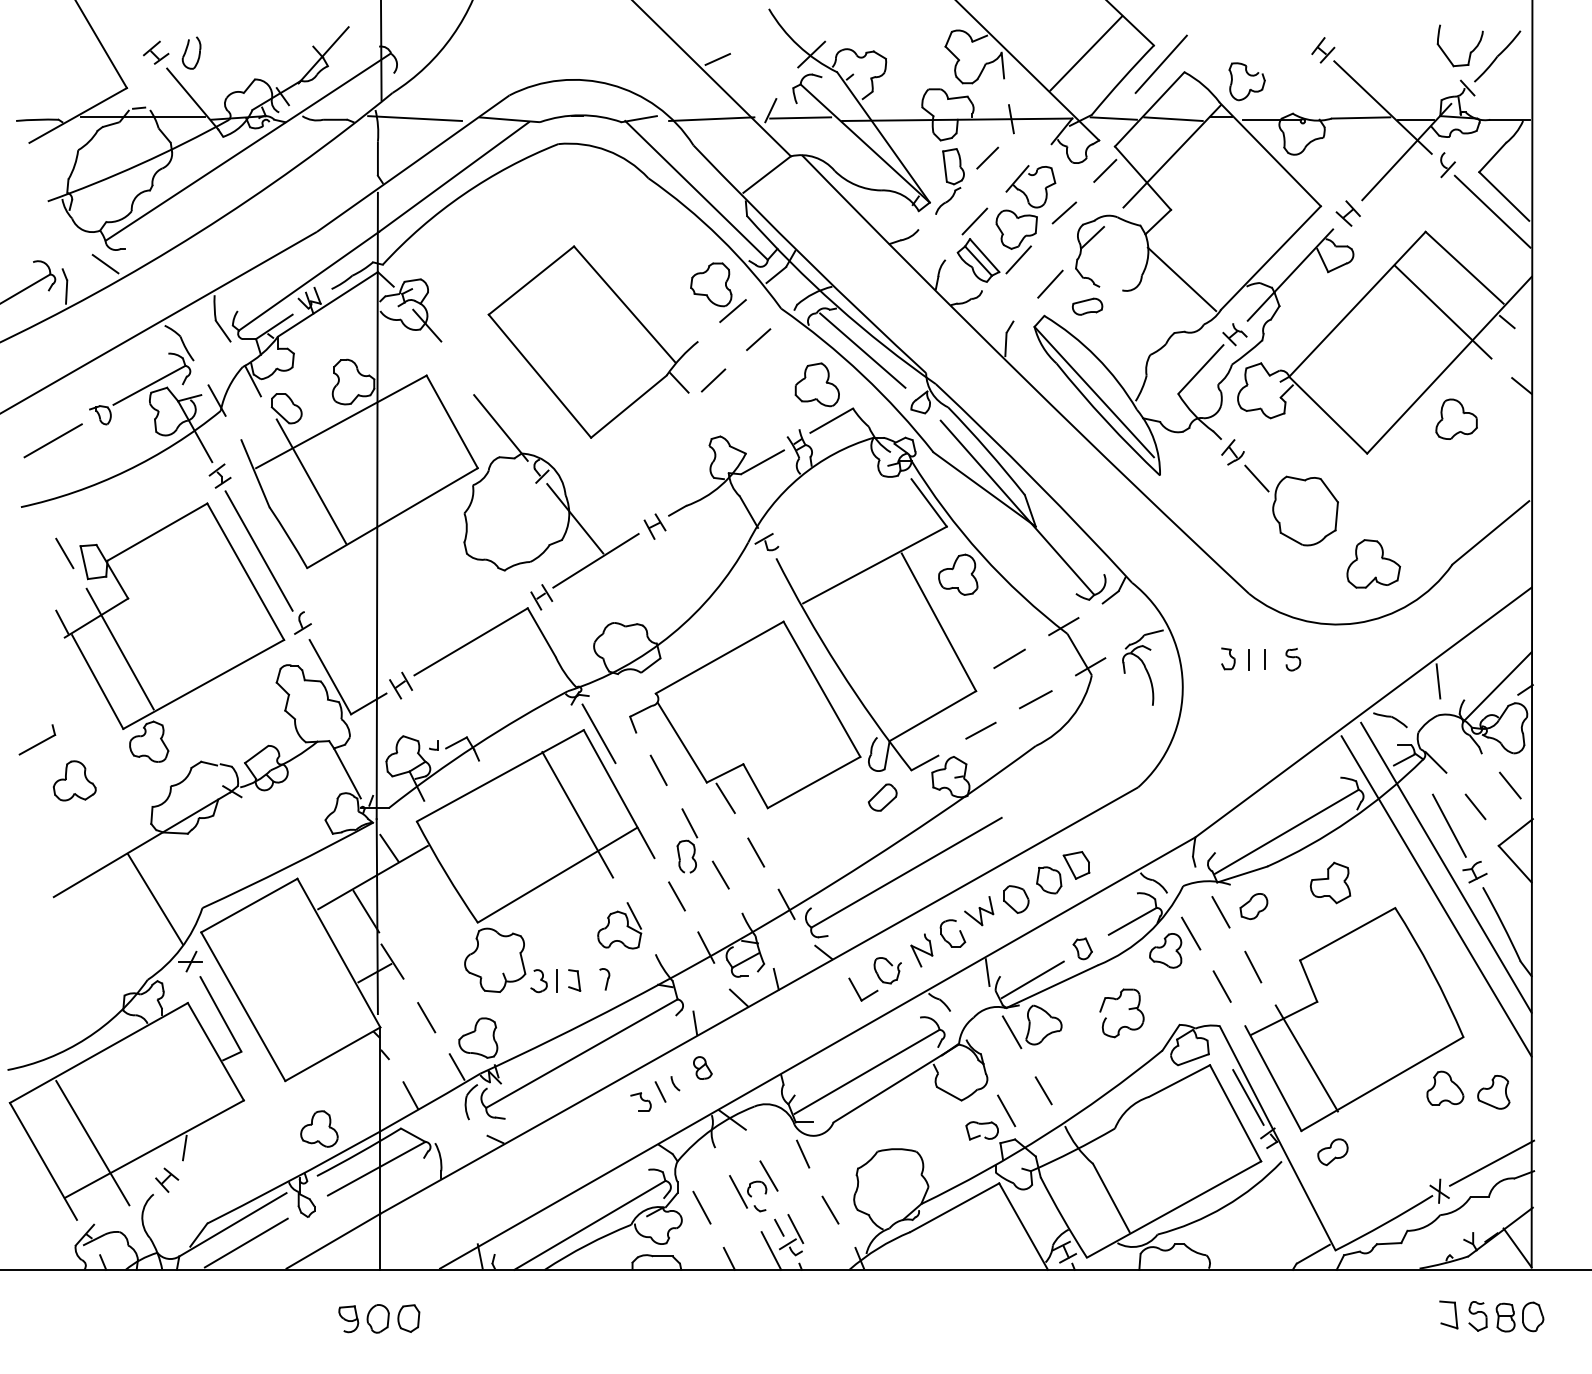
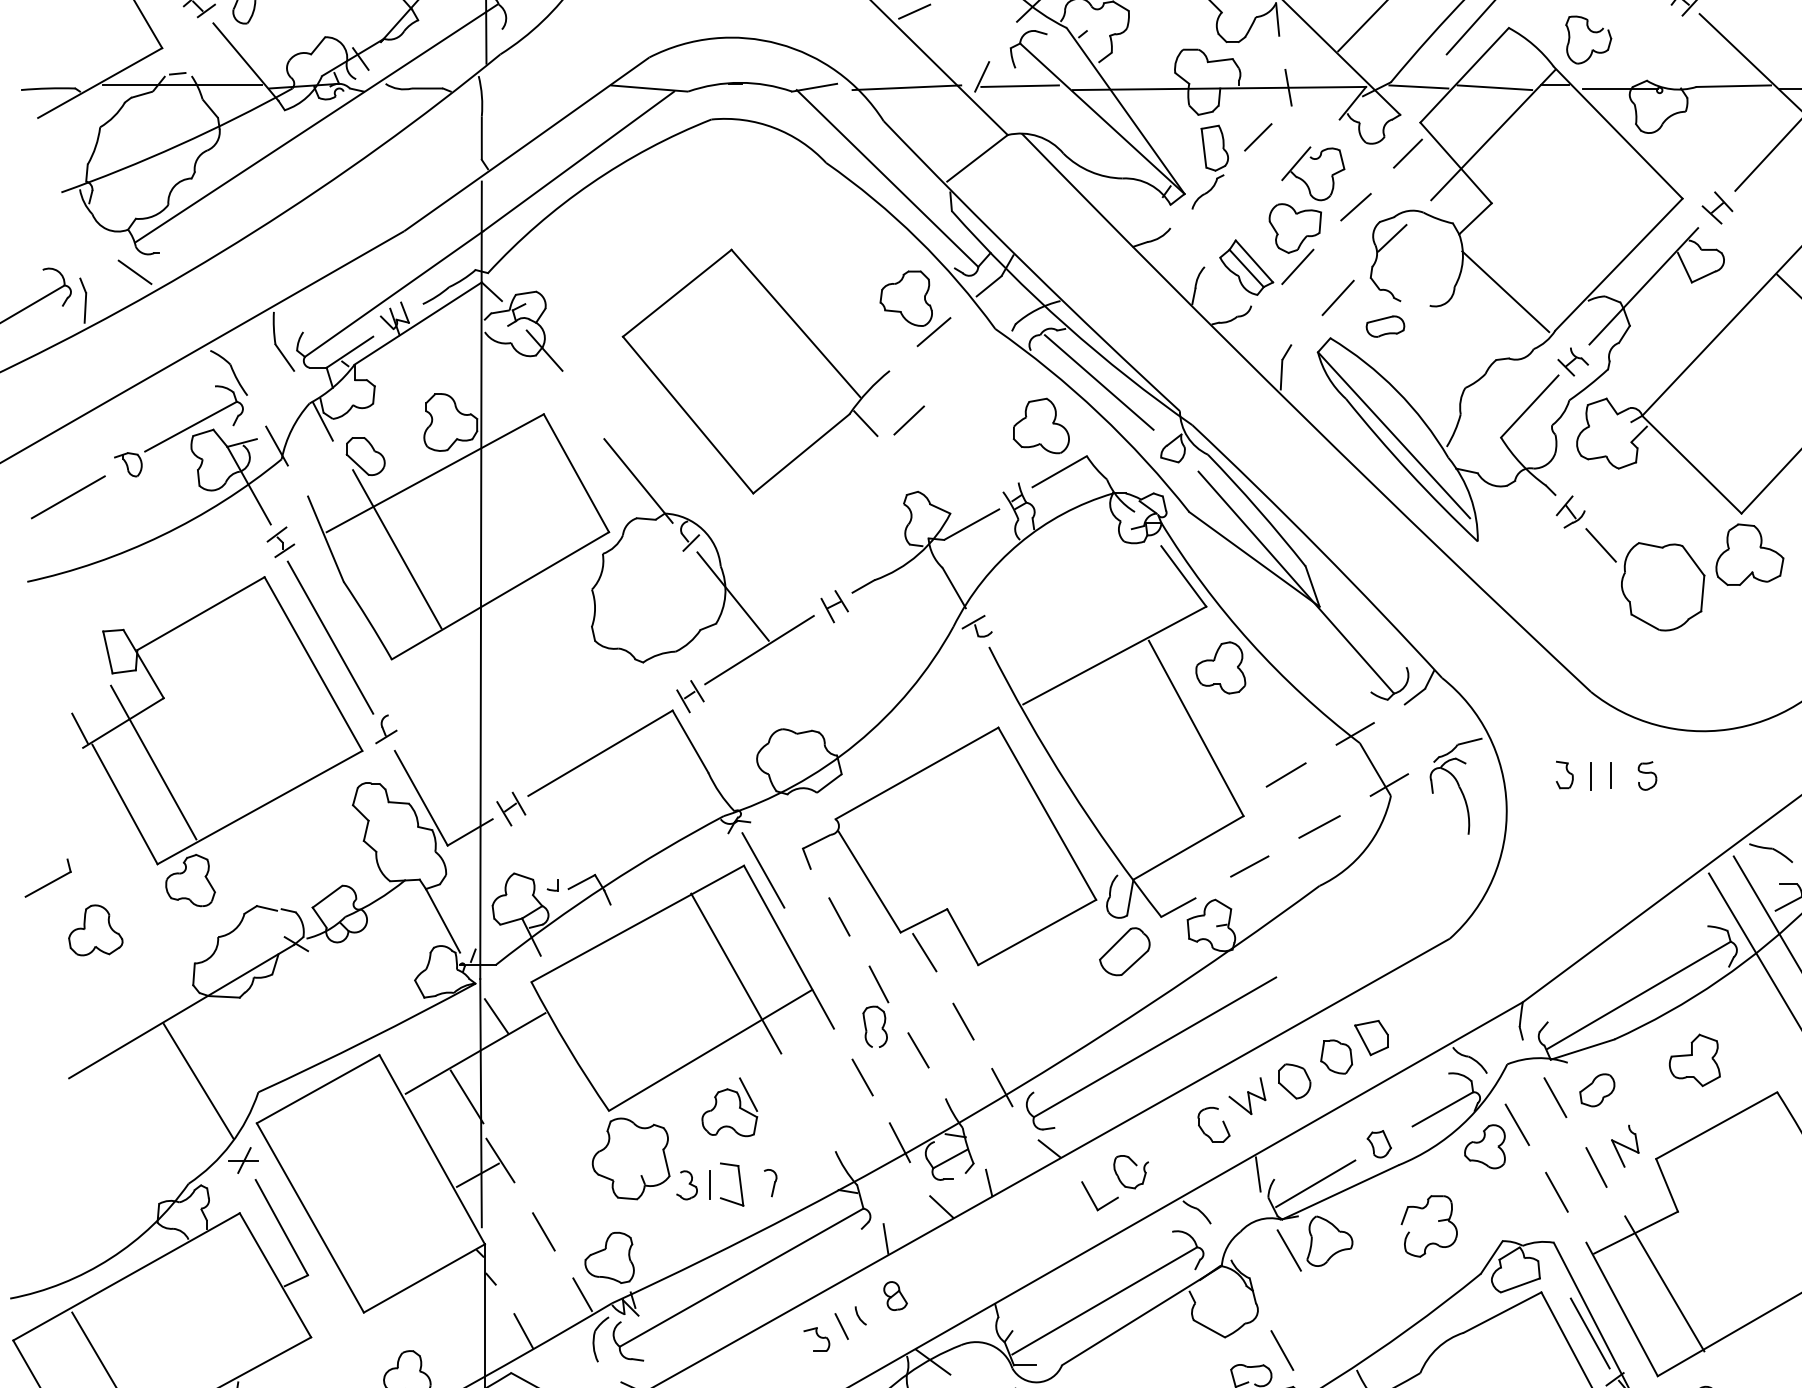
line: (414, 118) -> (528, 86), removed
line: (974, 221) -> (1241, 218), removed
line: (758, 339) -> (966, 368), removed
line: (64, 553) -> (82, 640), removed
part: (1373, 563) -> (1749, 554), moved
part: (882, 797) -> (1124, 951), size x1.4
part: (619, 925) -> (729, 1106), moved
part: (921, 950) -> (1624, 1146), moved
part: (574, 980) -> (732, 1184), size x1.6
line: (1043, 1090) -> (1329, 1324), removed

